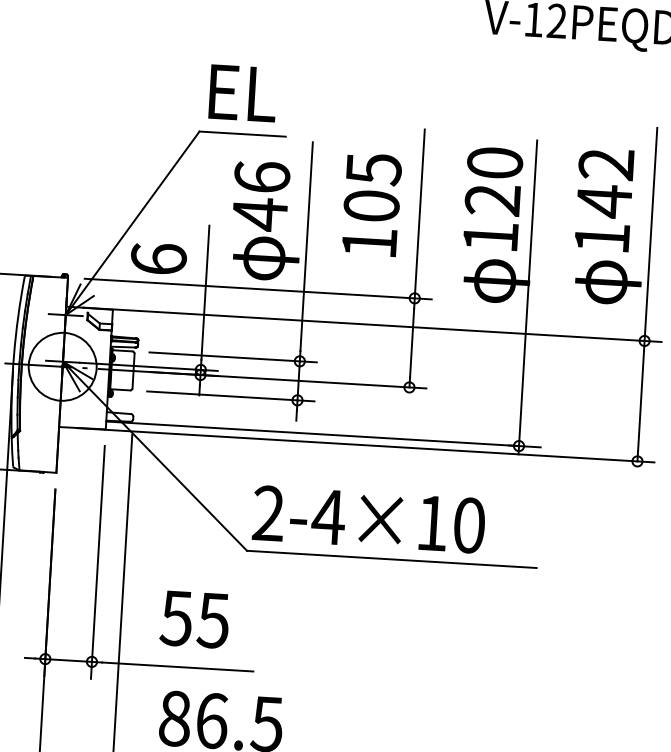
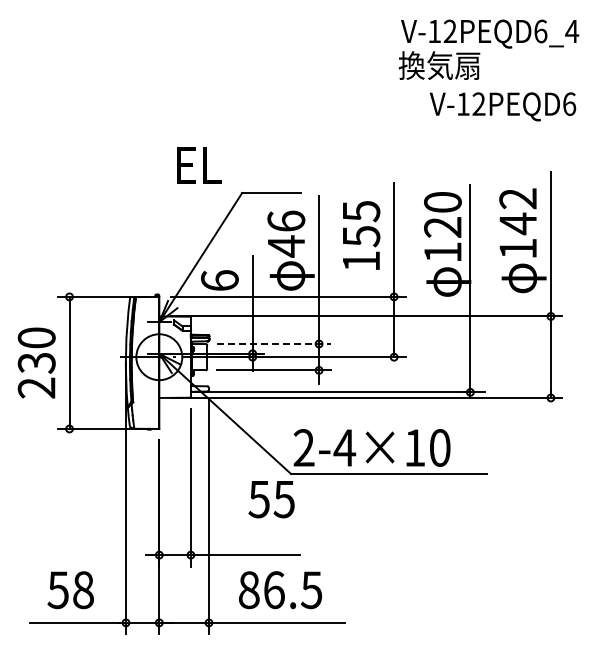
text: (243, 93) -> (199, 165), moved
text: (371, 206) -> (361, 236), 105 -> 155
line: (232, 358) -> (273, 344), solid -> dashed
text: (194, 619) -> (271, 499), moved

